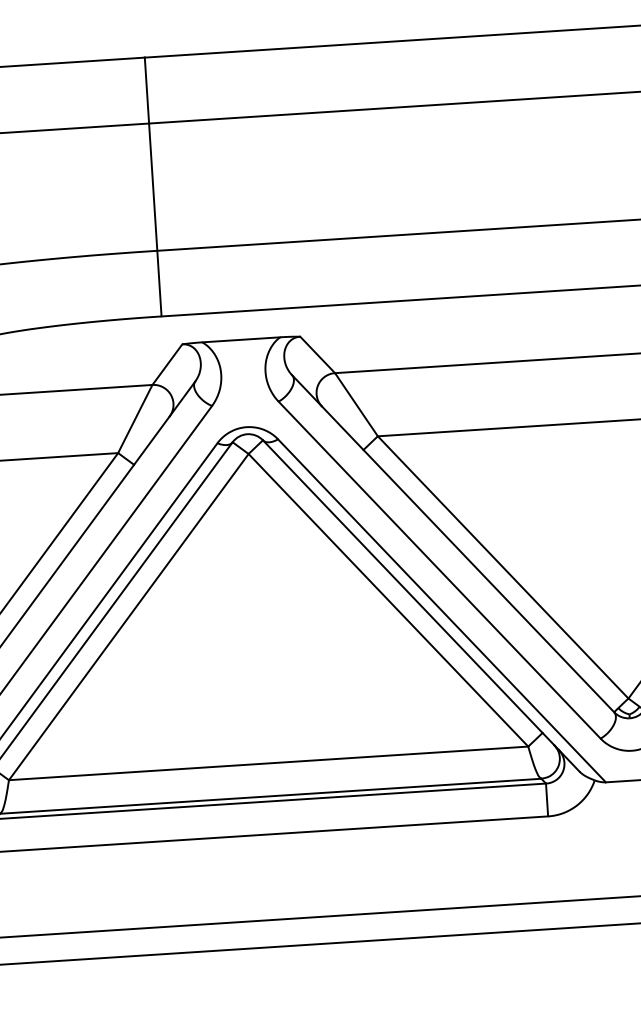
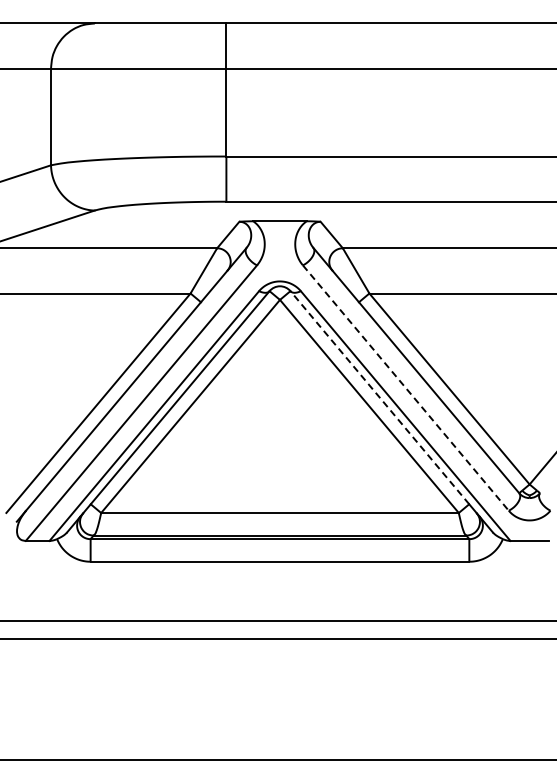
line: (440, 570) -> (406, 388), solid -> dashed
line: (402, 586) -> (379, 397), solid -> dashed

